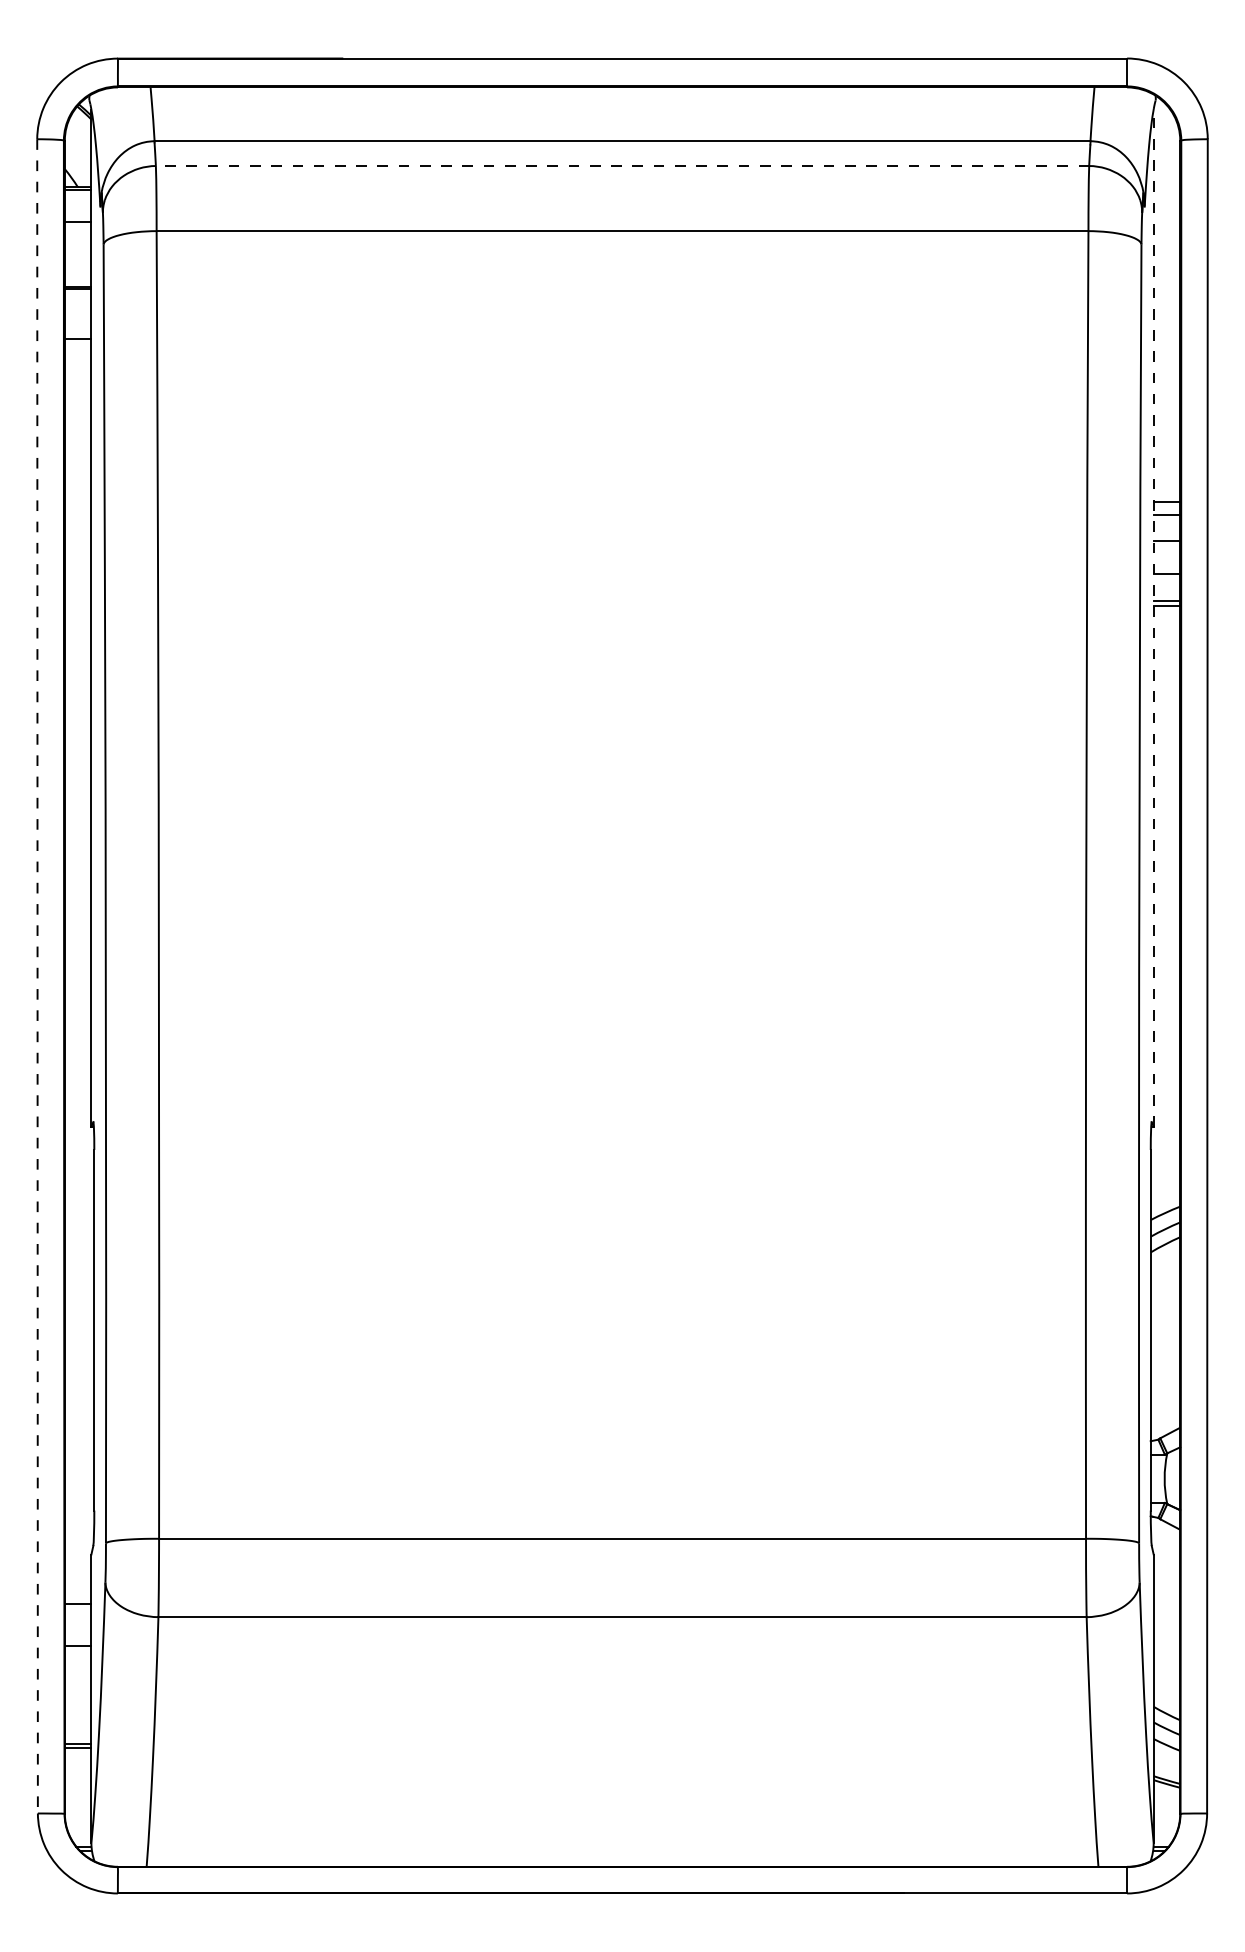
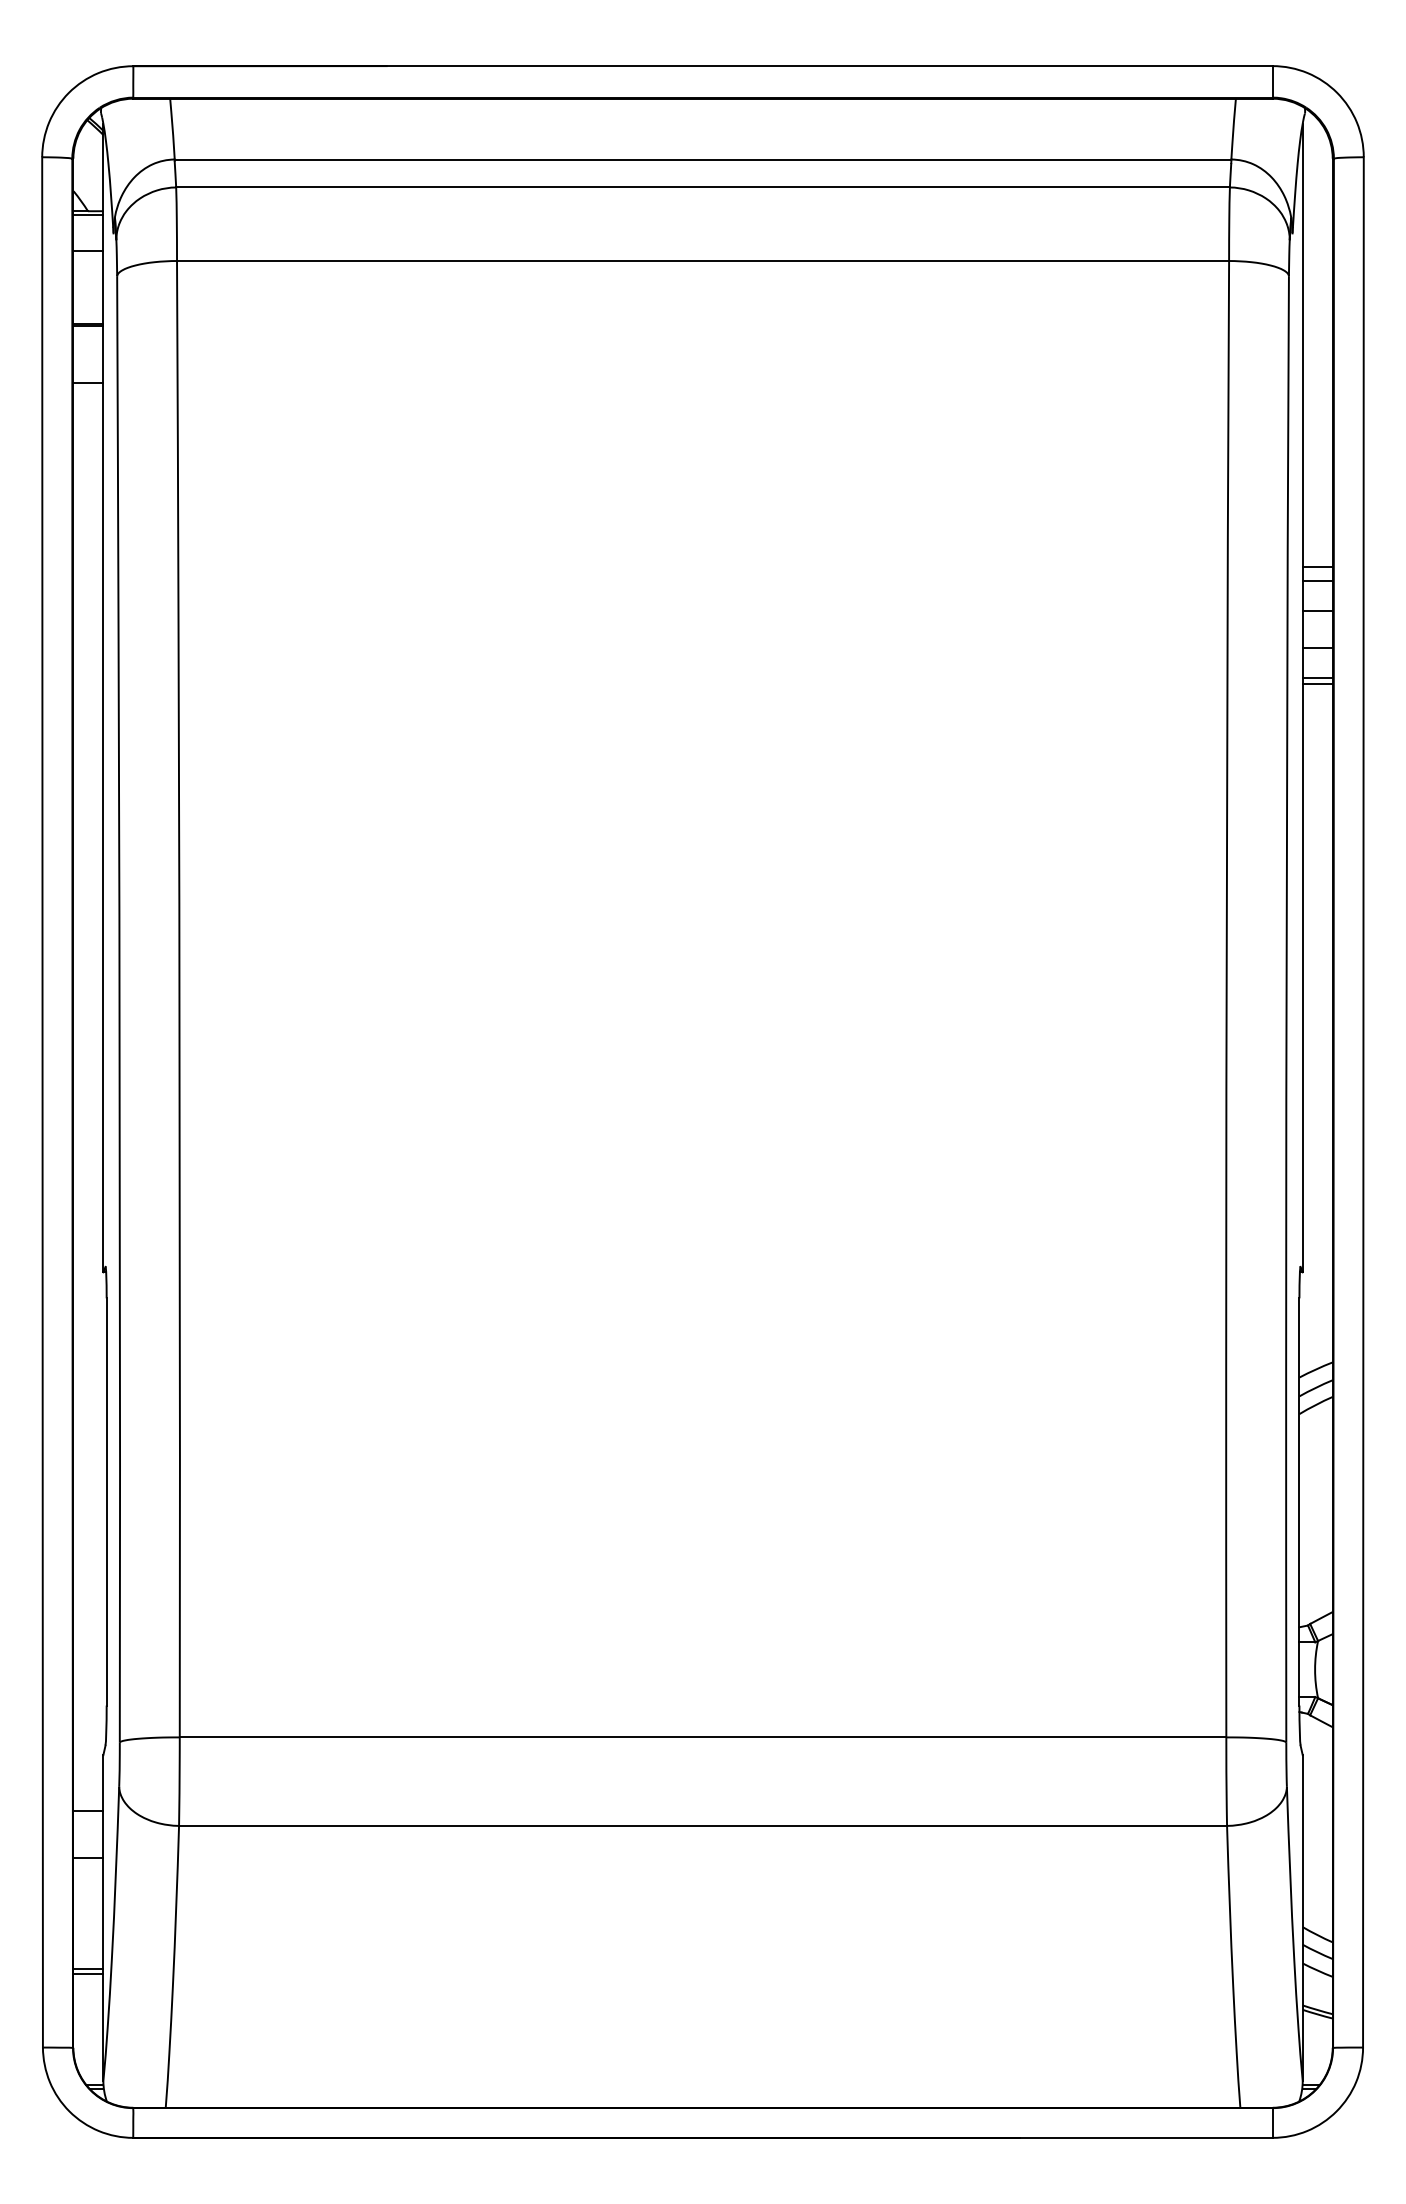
line: (622, 166) -> (703, 187), dashed -> solid
line: (1153, 617) -> (1302, 697), dashed -> solid
line: (37, 976) -> (42, 1102), dashed -> solid

